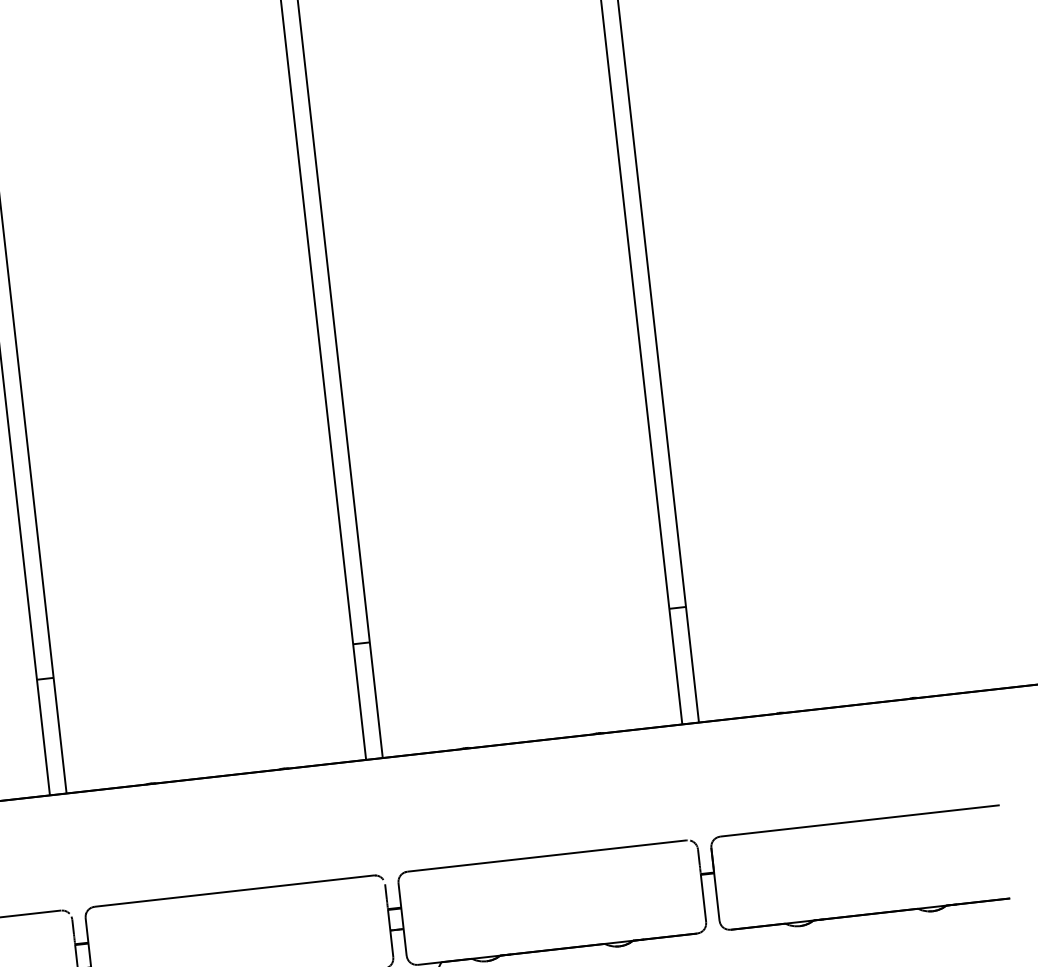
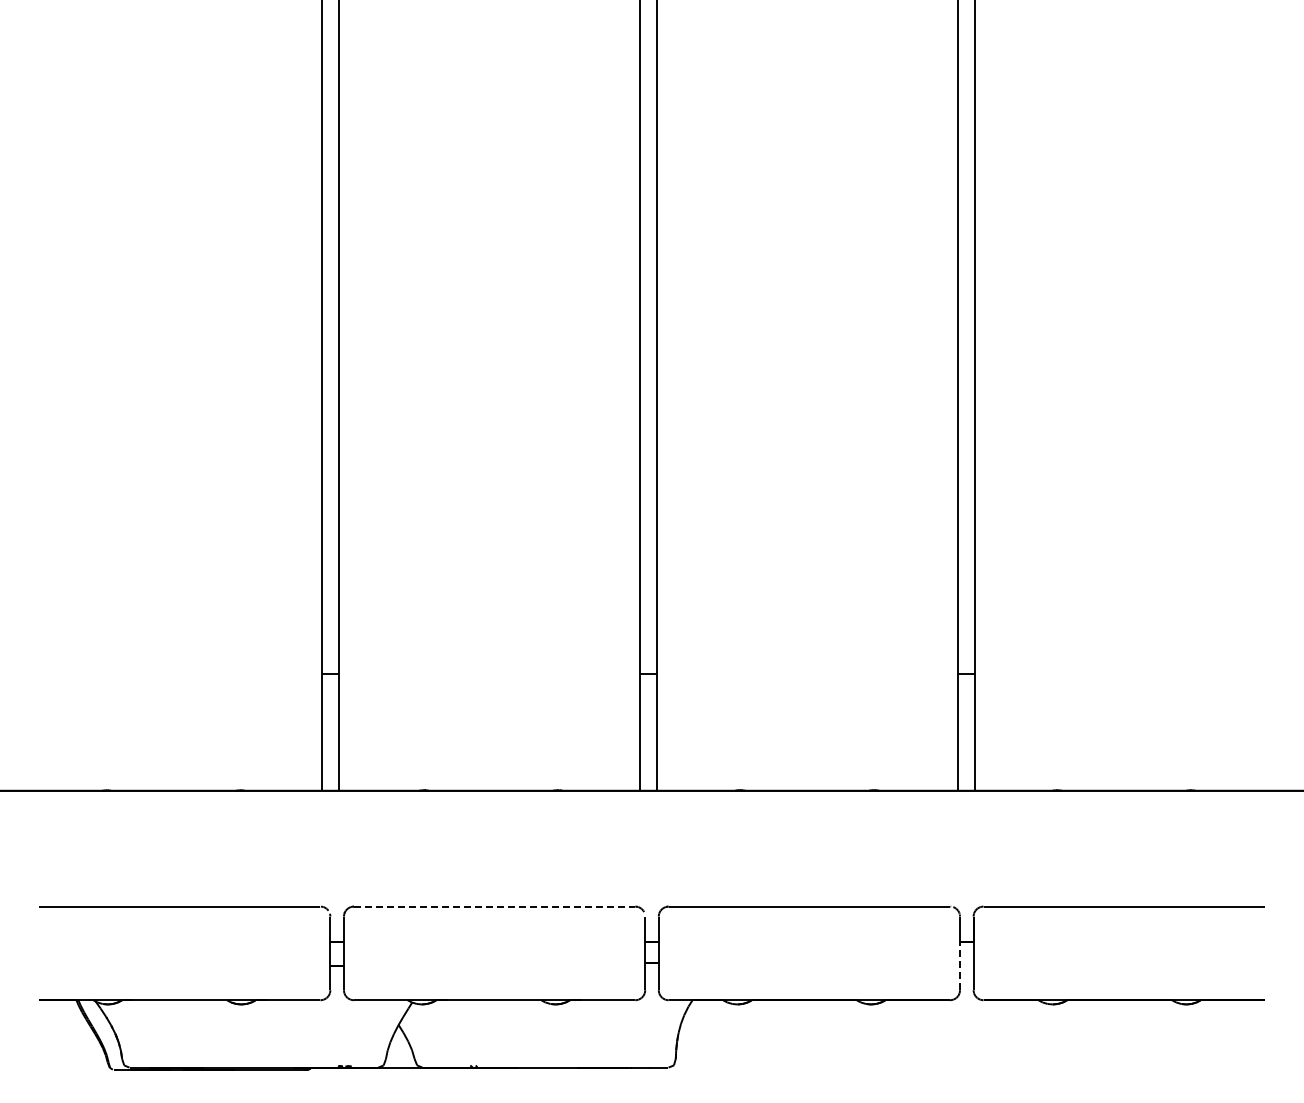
line: (234, 891) -> (494, 906), solid -> dashed
line: (703, 897) -> (960, 965), solid -> dashed

